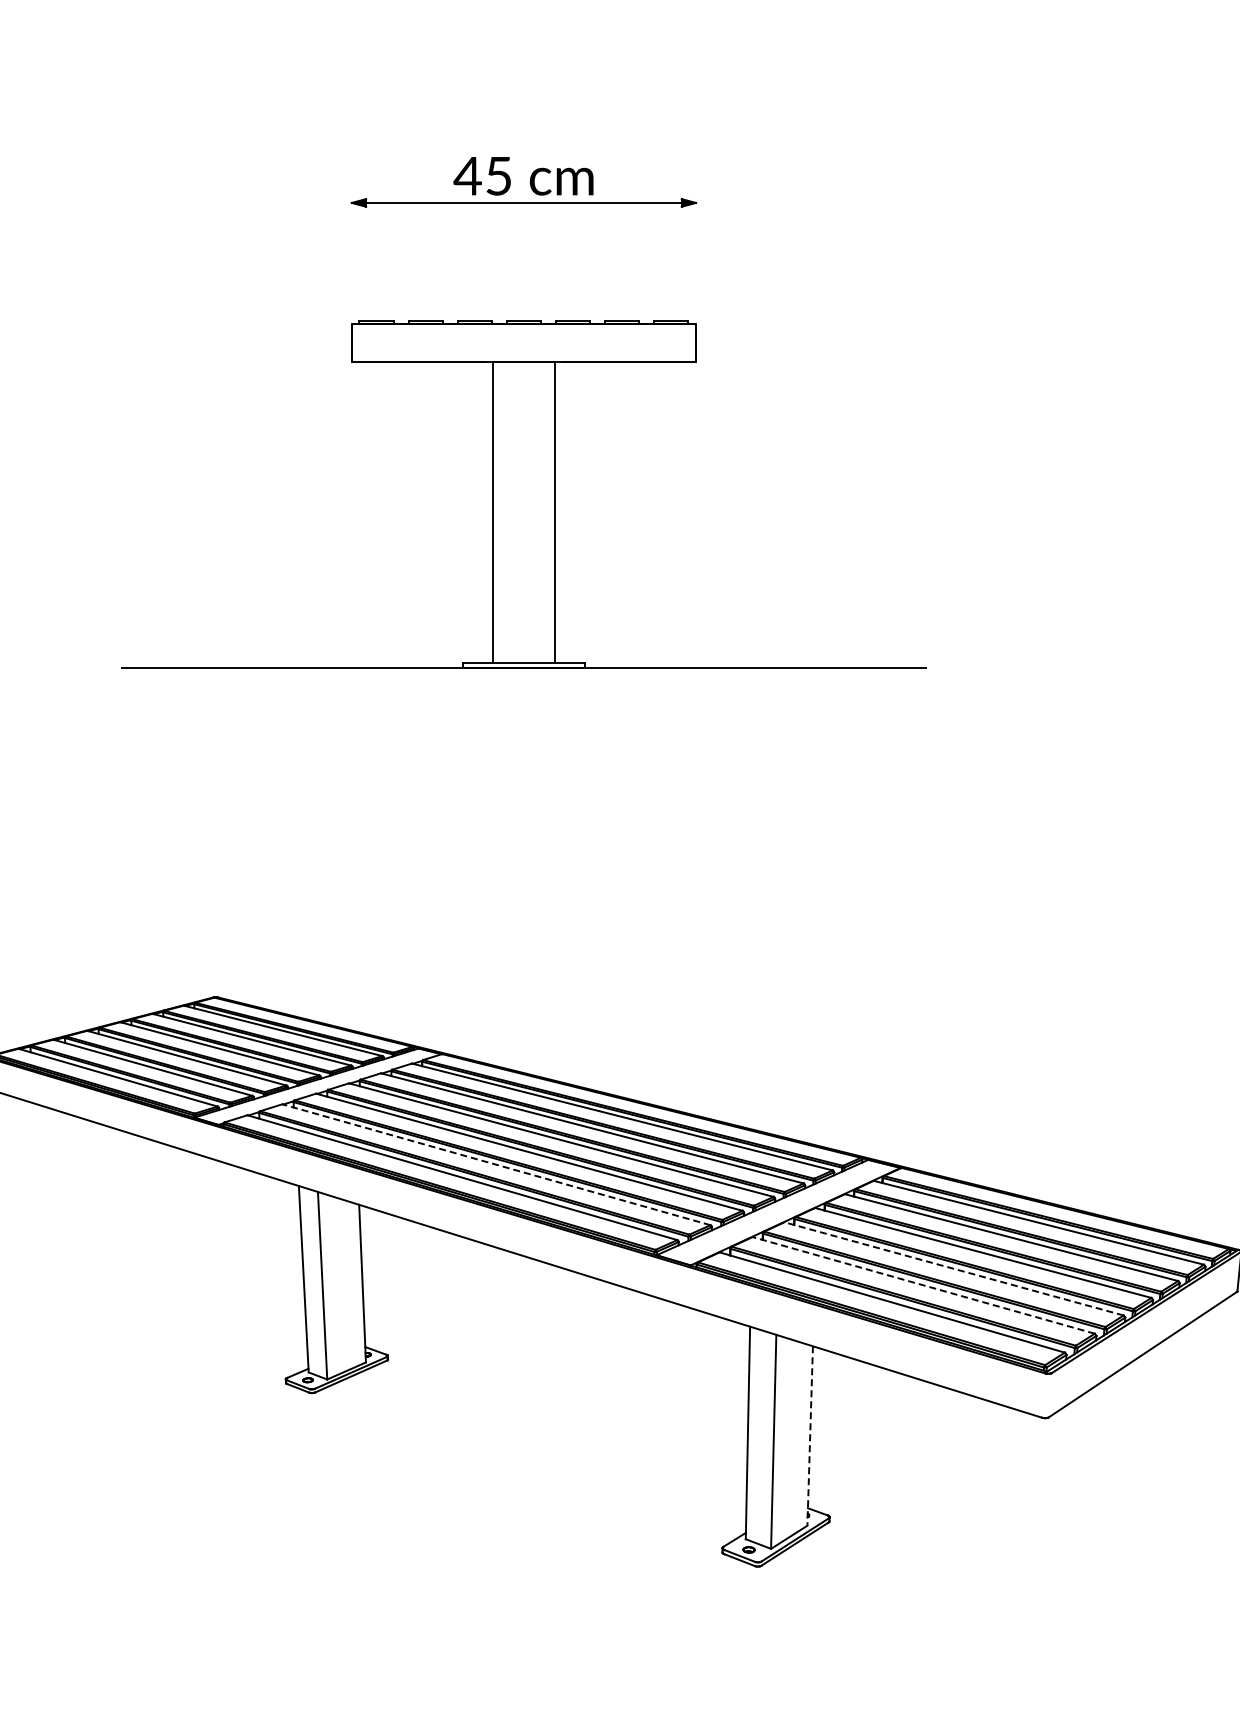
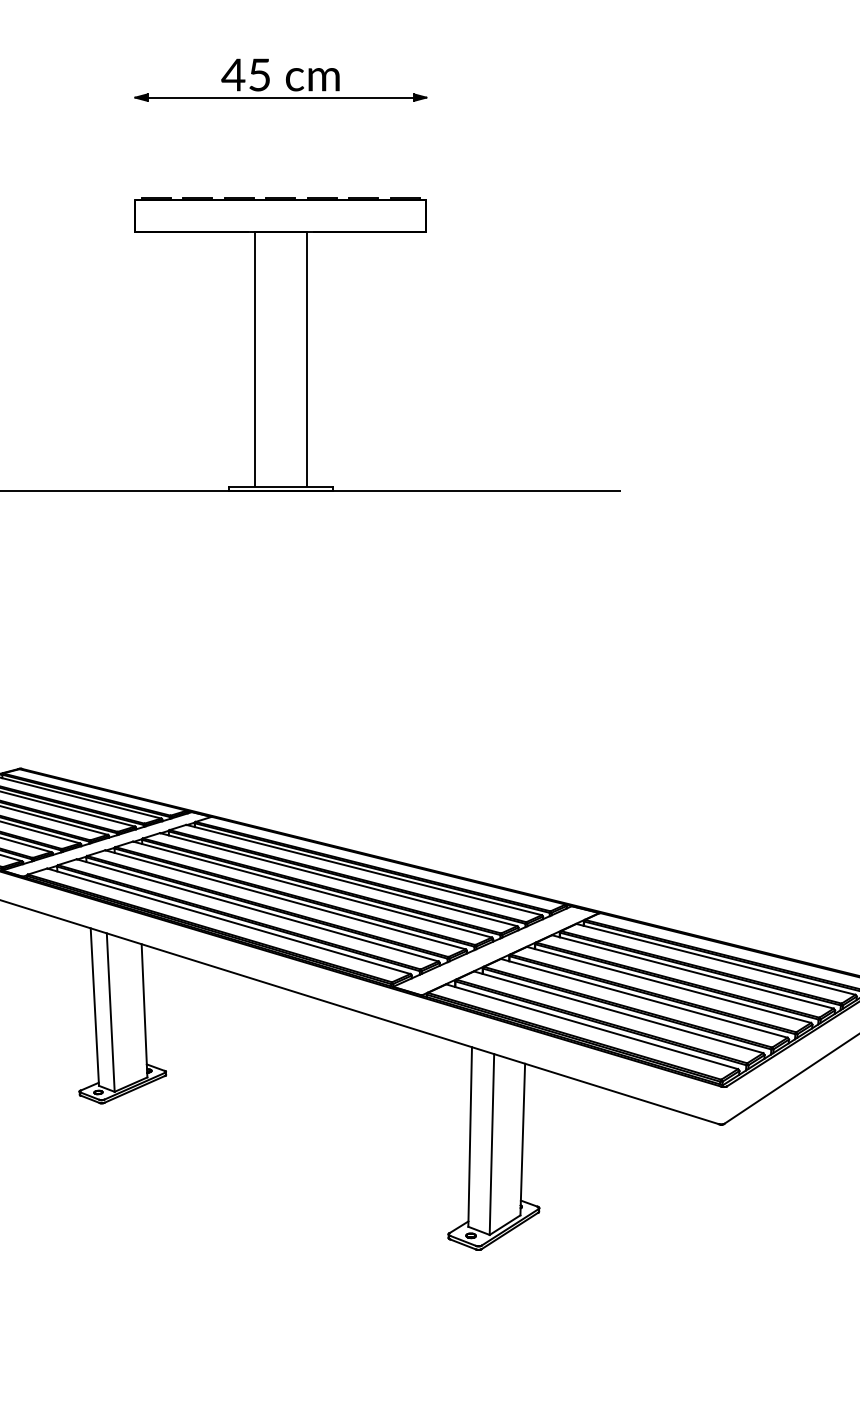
line: (496, 1164) -> (257, 910), dashed -> solid
line: (954, 1268) -> (644, 998), dashed -> solid
line: (923, 1285) -> (618, 1012), dashed -> solid
line: (810, 1435) -> (523, 1139), dashed -> solid

